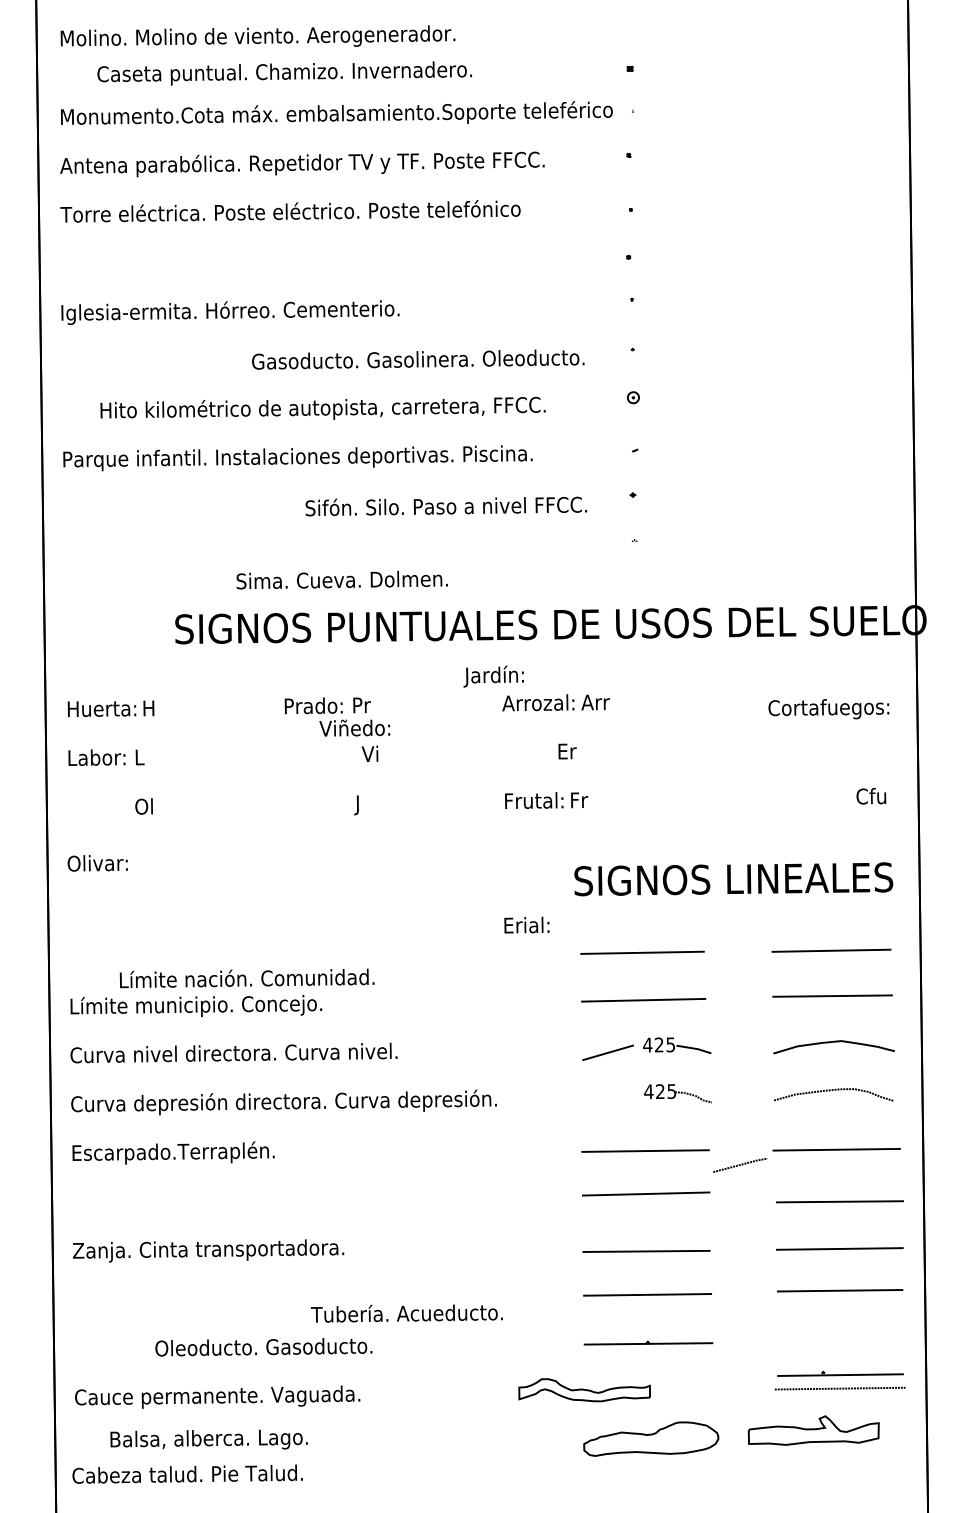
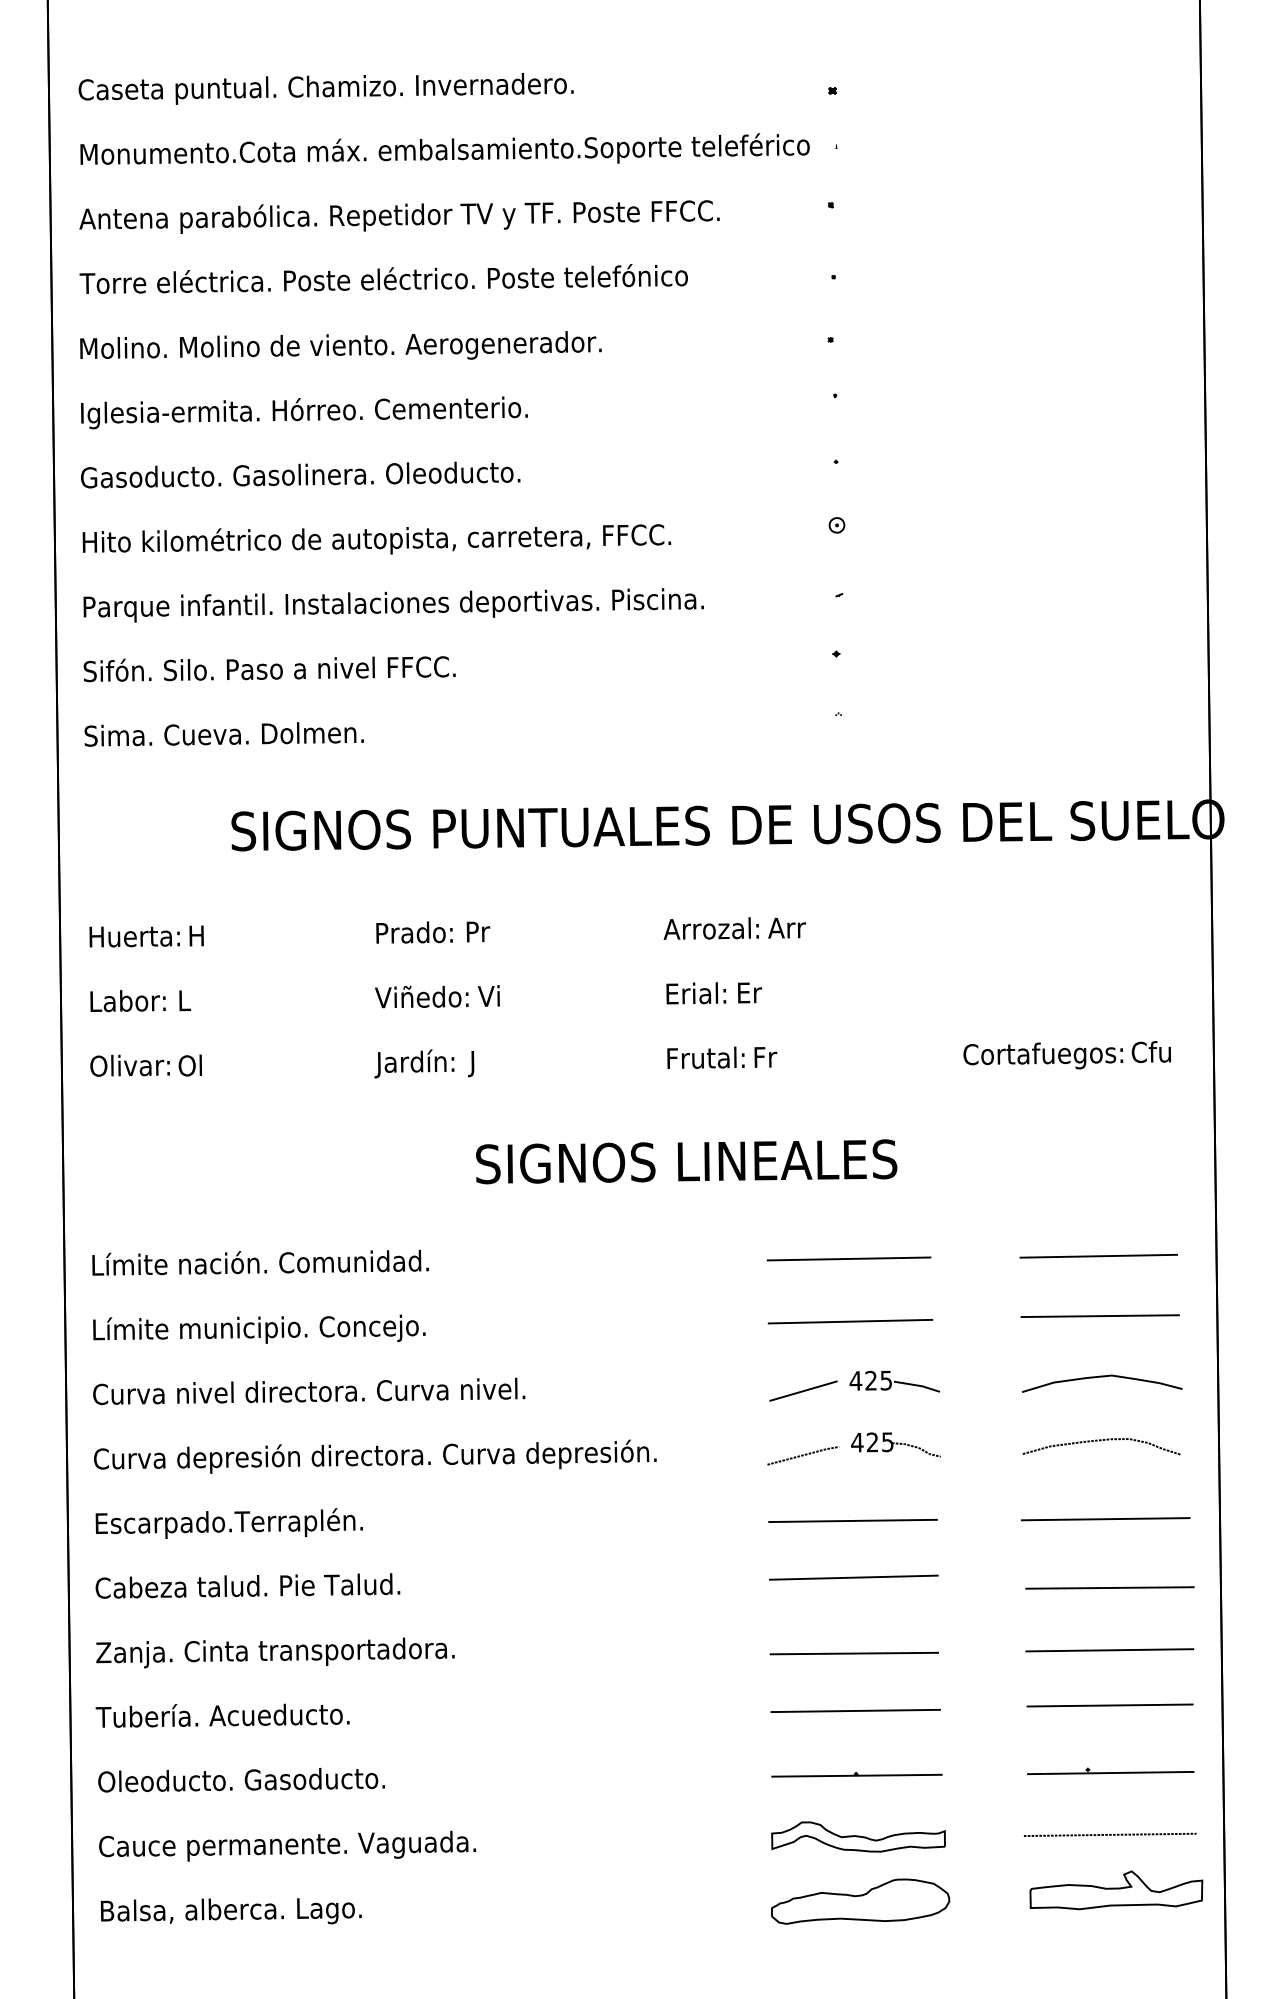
text: (257, 36) -> (340, 345), moved
text: (284, 73) -> (325, 88), moved
text: (418, 359) -> (300, 474), moved
text: (322, 408) -> (376, 539), moved
text: (446, 506) -> (269, 669), moved
text: (341, 580) -> (223, 734), moved
text: (493, 676) -> (414, 1063), moved
text: (829, 708) -> (1043, 1055), moved
text: (354, 727) -> (421, 996), moved
text: (97, 863) -> (129, 1065), moved
text: (733, 879) -> (686, 1161), moved
text: (527, 925) -> (696, 993), moved
text: (247, 978) -> (260, 1262), moved
line: (740, 1165) -> (803, 1455), moved
text: (406, 1313) -> (222, 1715), moved
text: (263, 1347) -> (241, 1780), moved
part: (840, 1373) -> (1110, 1770), moved
part: (584, 1389) -> (858, 1836), moved
part: (813, 1430) -> (1116, 1890), moved
text: (208, 1439) -> (230, 1911), moved
text: (187, 1473) -> (247, 1585), moved

